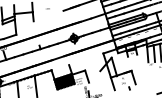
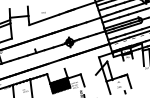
line: (48, 15) -> (44, 19), added

